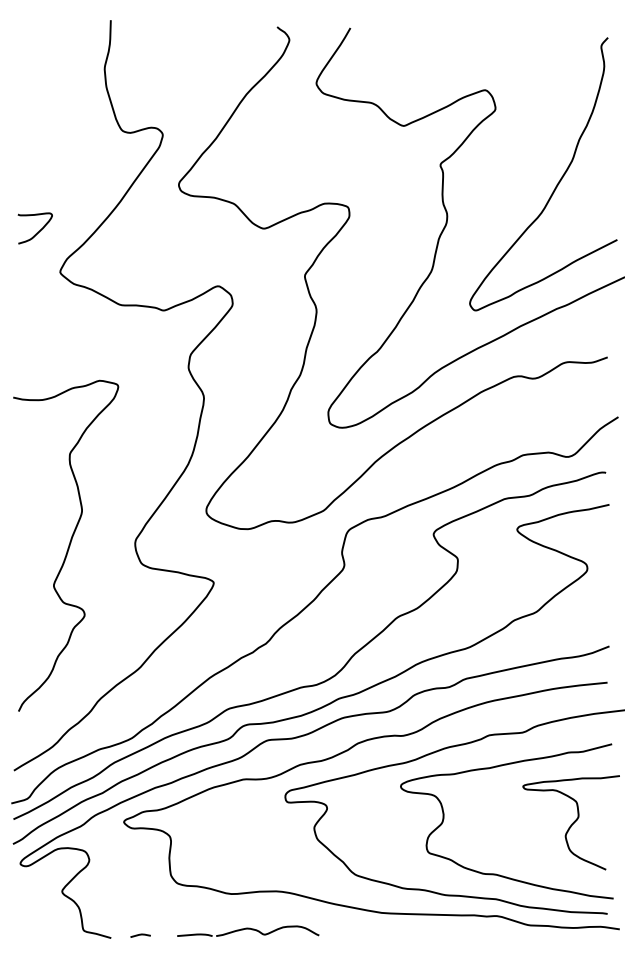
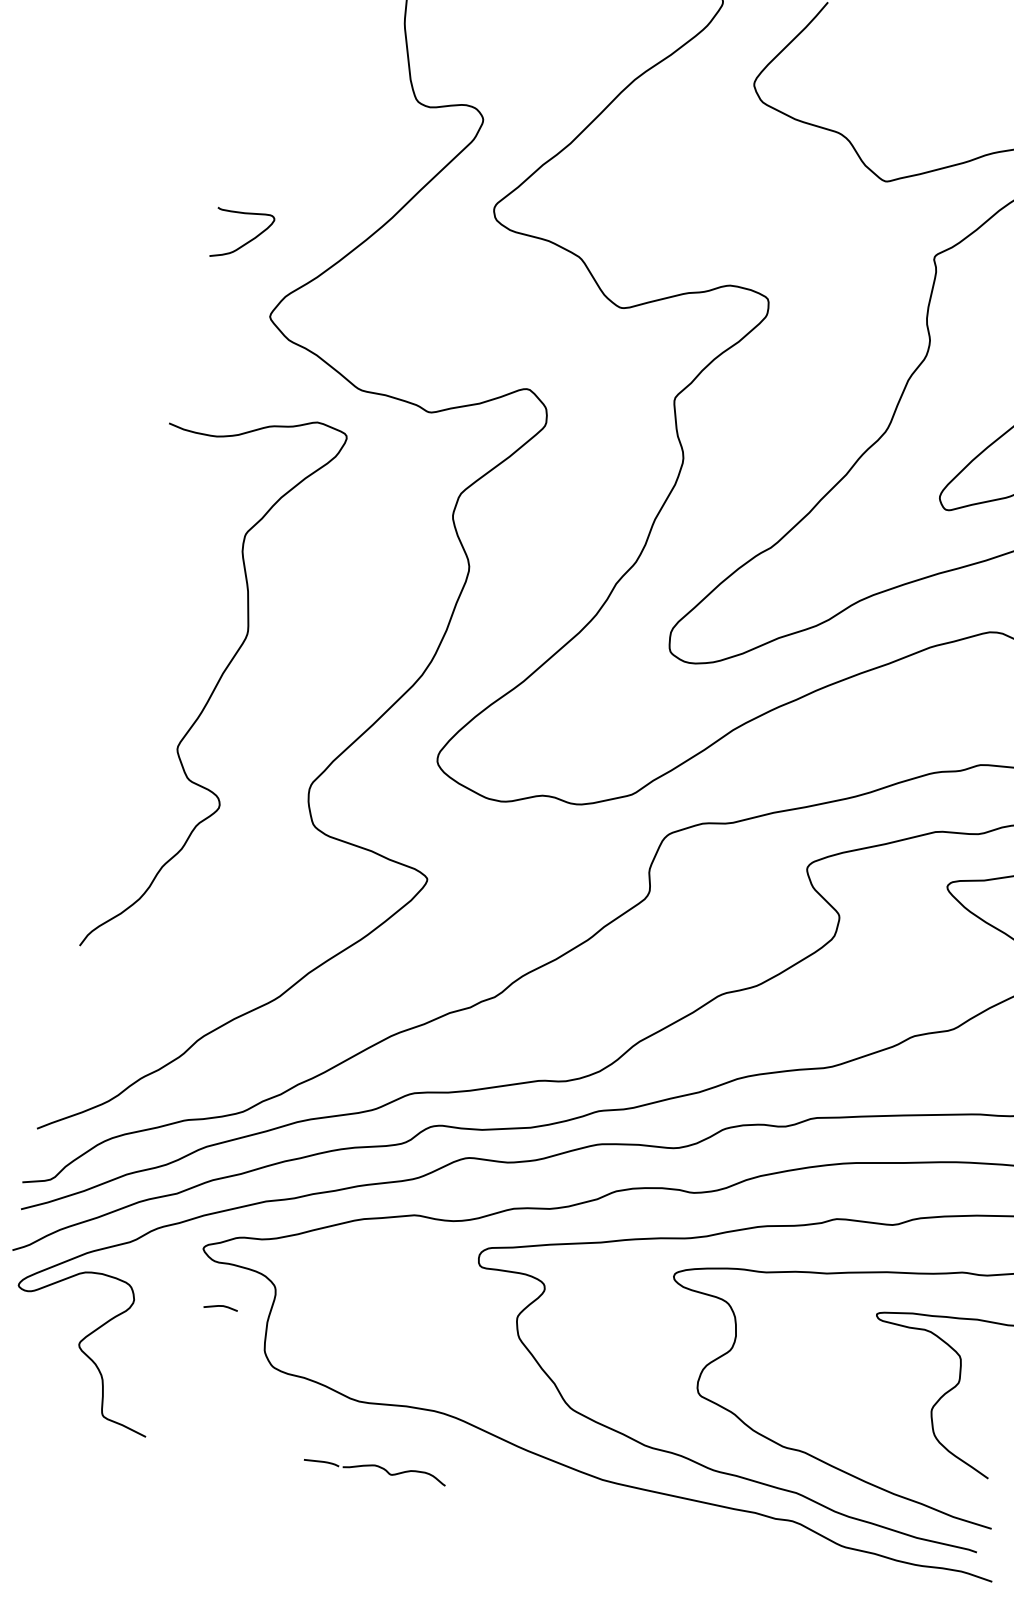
curve: (68, 545) -> (214, 686), moved
part: (248, 930) -> (376, 1467), size x0.6
line: (140, 935) -> (220, 1307), moved

